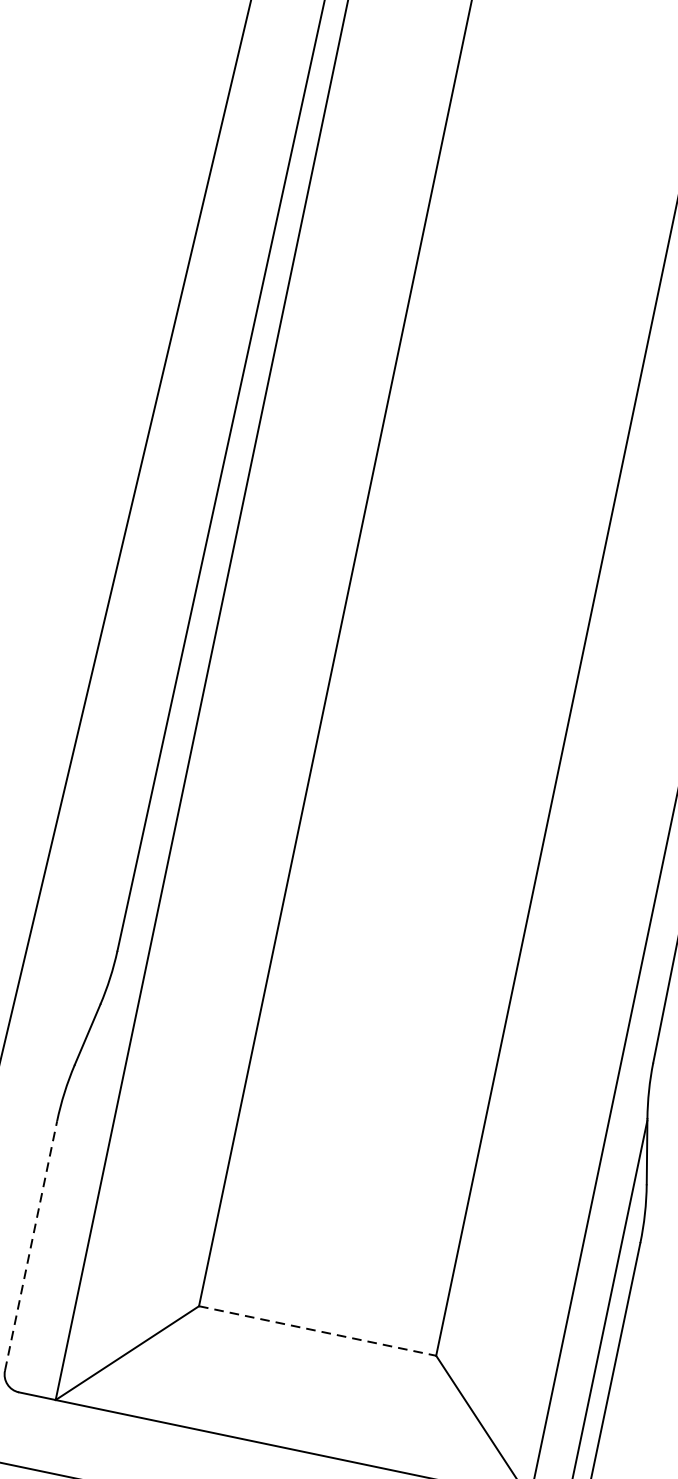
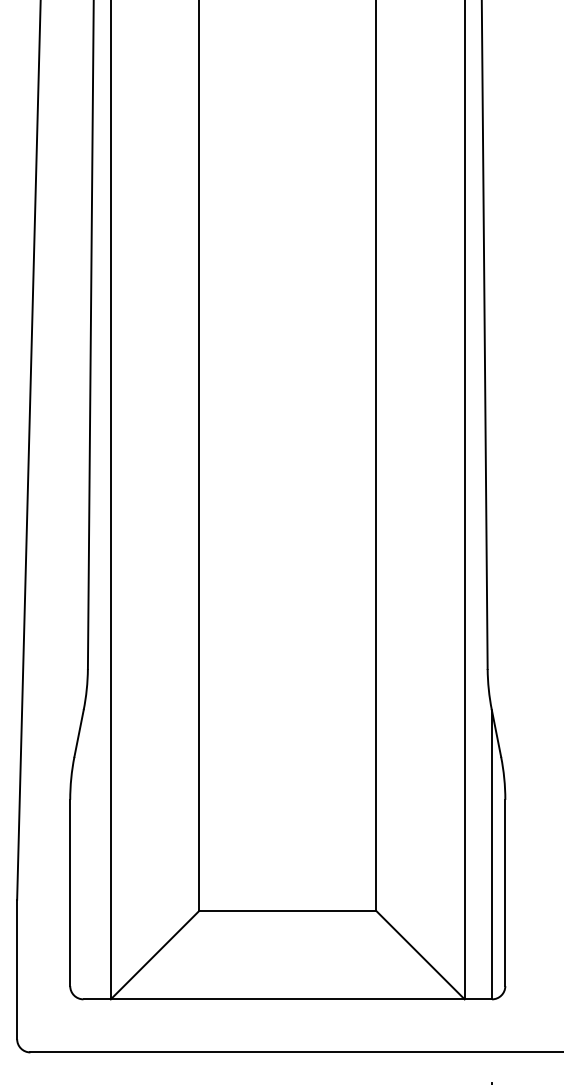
line: (31, 1245) -> (70, 892), dashed -> solid
line: (318, 1330) -> (288, 910), dashed -> solid

